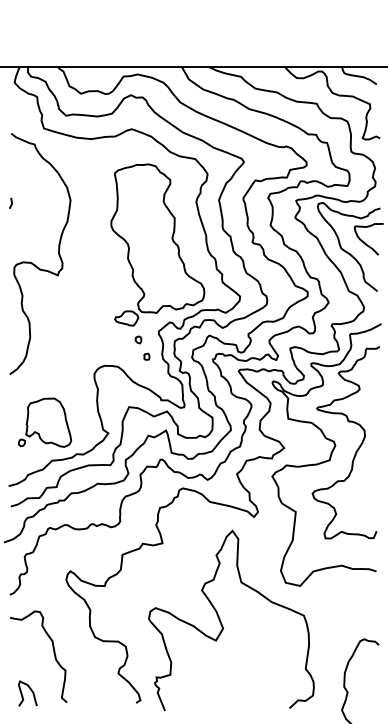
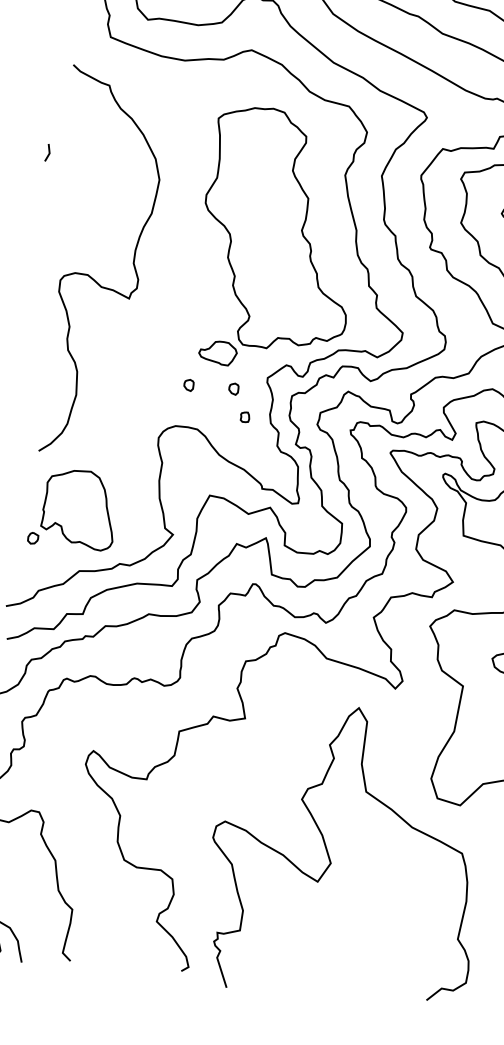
curve: (32, 262) -> (90, 274), moved
part: (110, 339) -> (189, 384), added

